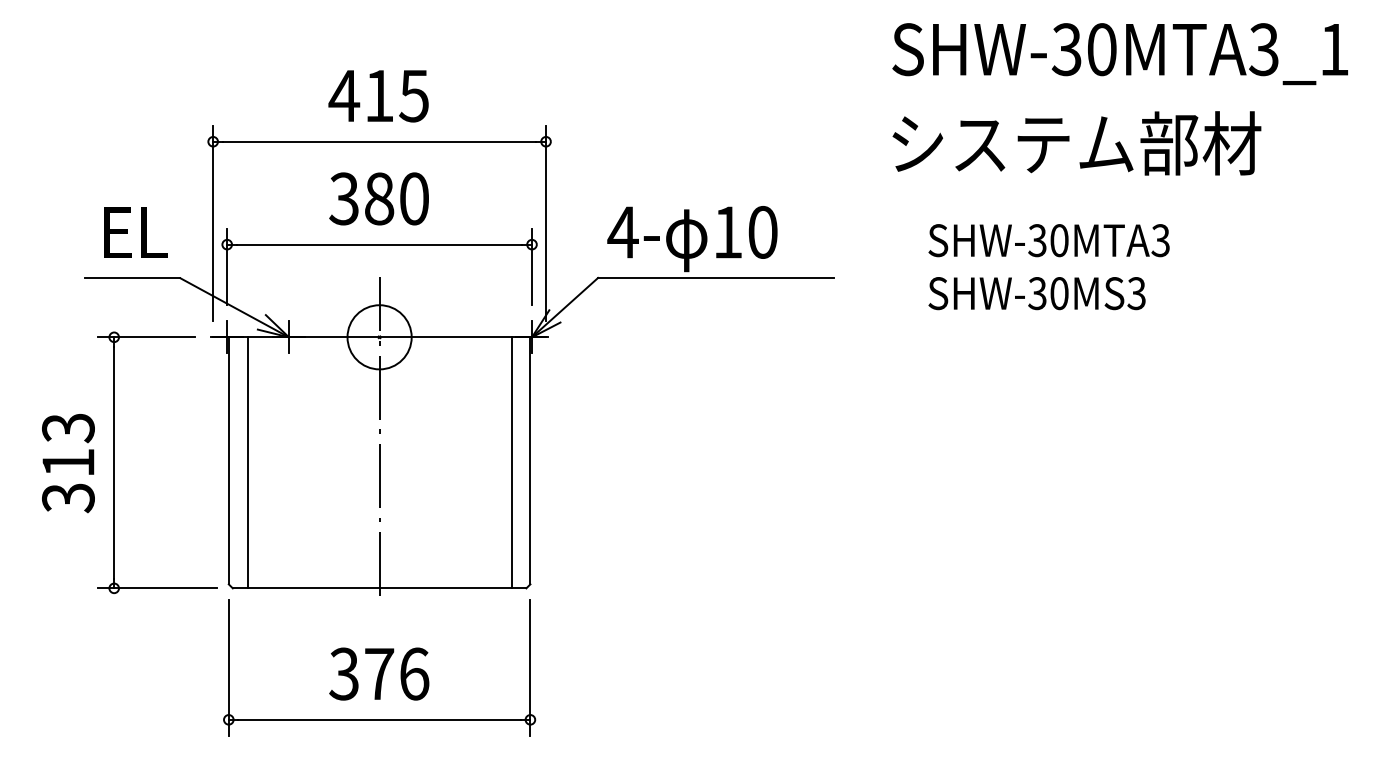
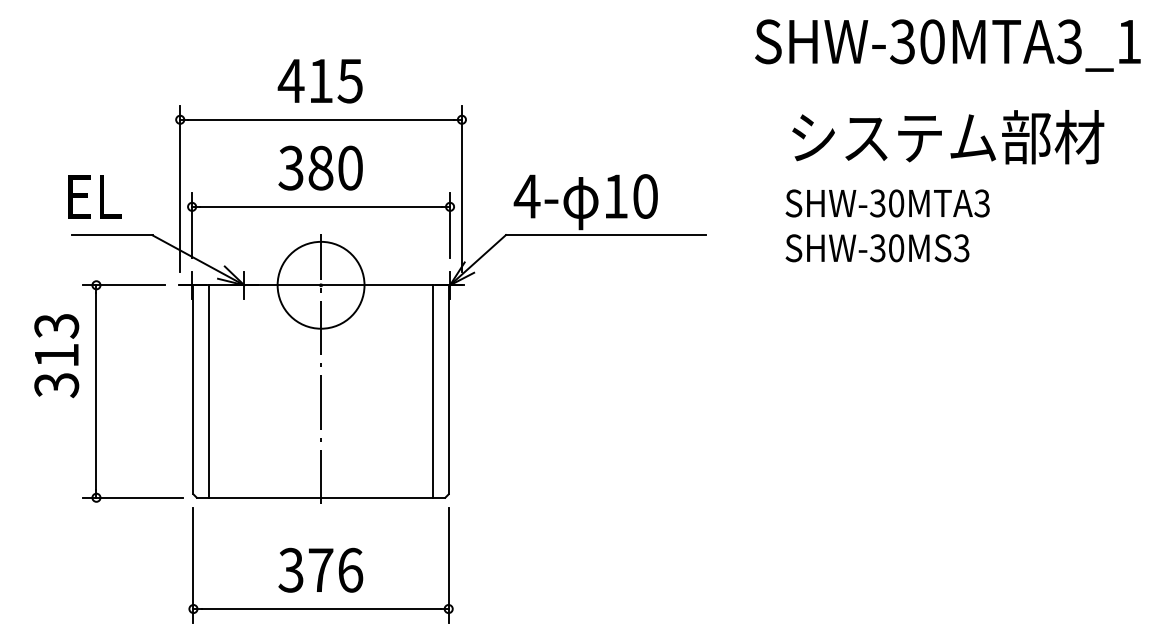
text: (1077, 143) -> (948, 137), moved
text: (135, 232) -> (94, 196), moved
circle: (378, 337) -> (320, 285), size x1.6
text: (68, 463) -> (56, 356), moved

